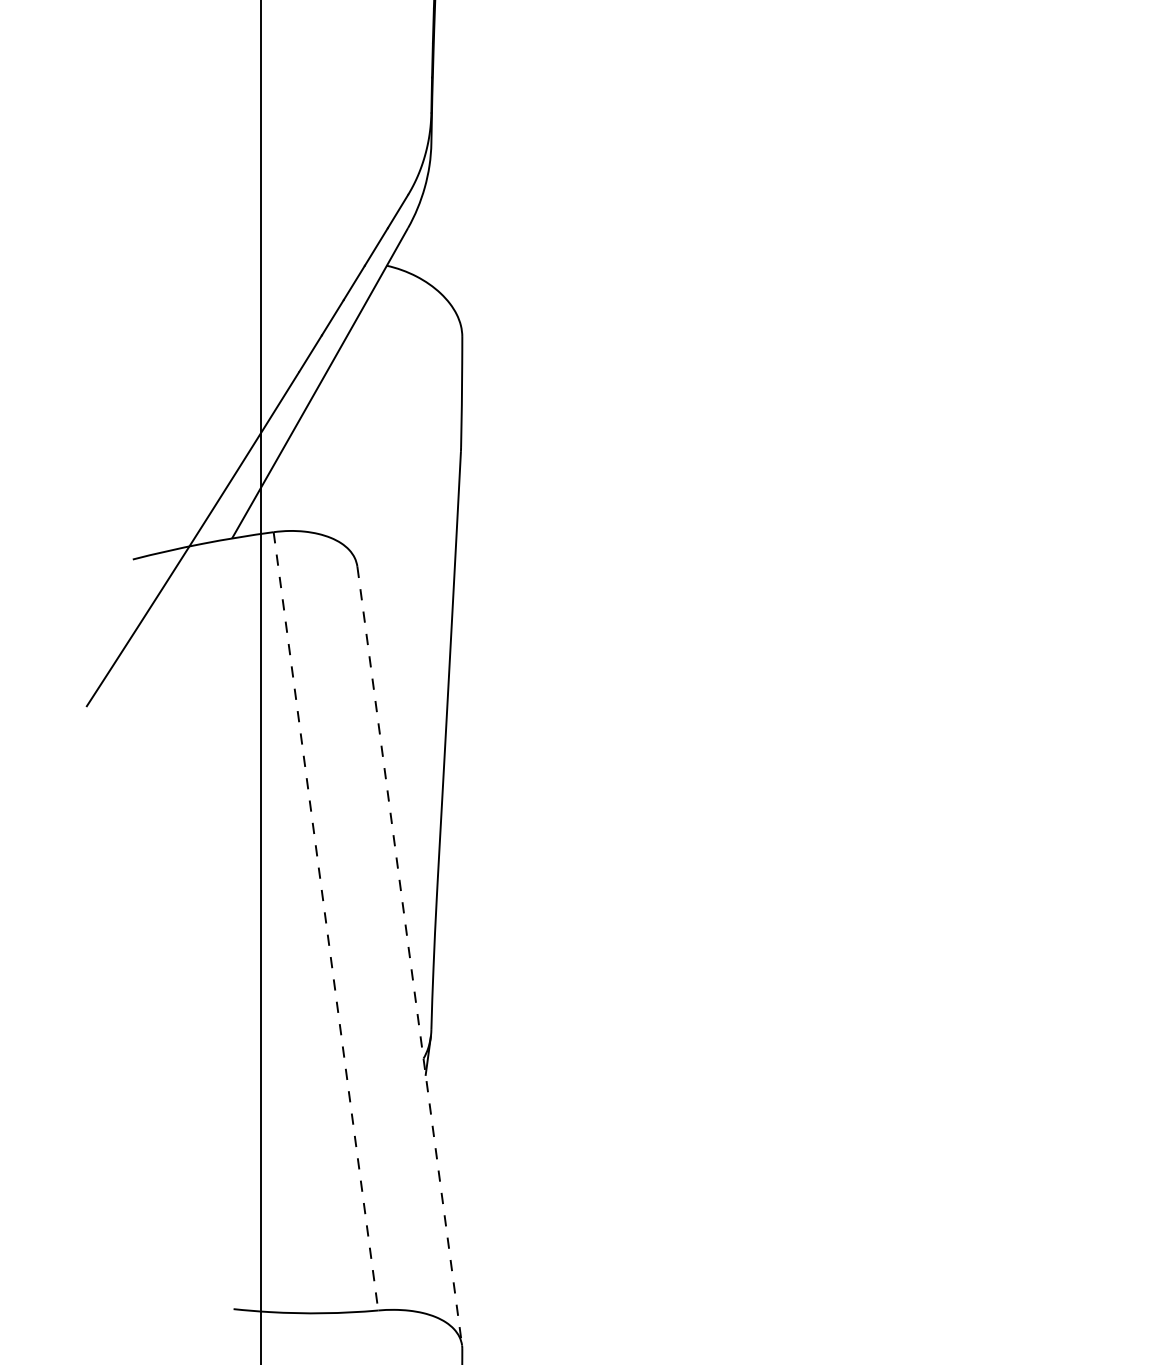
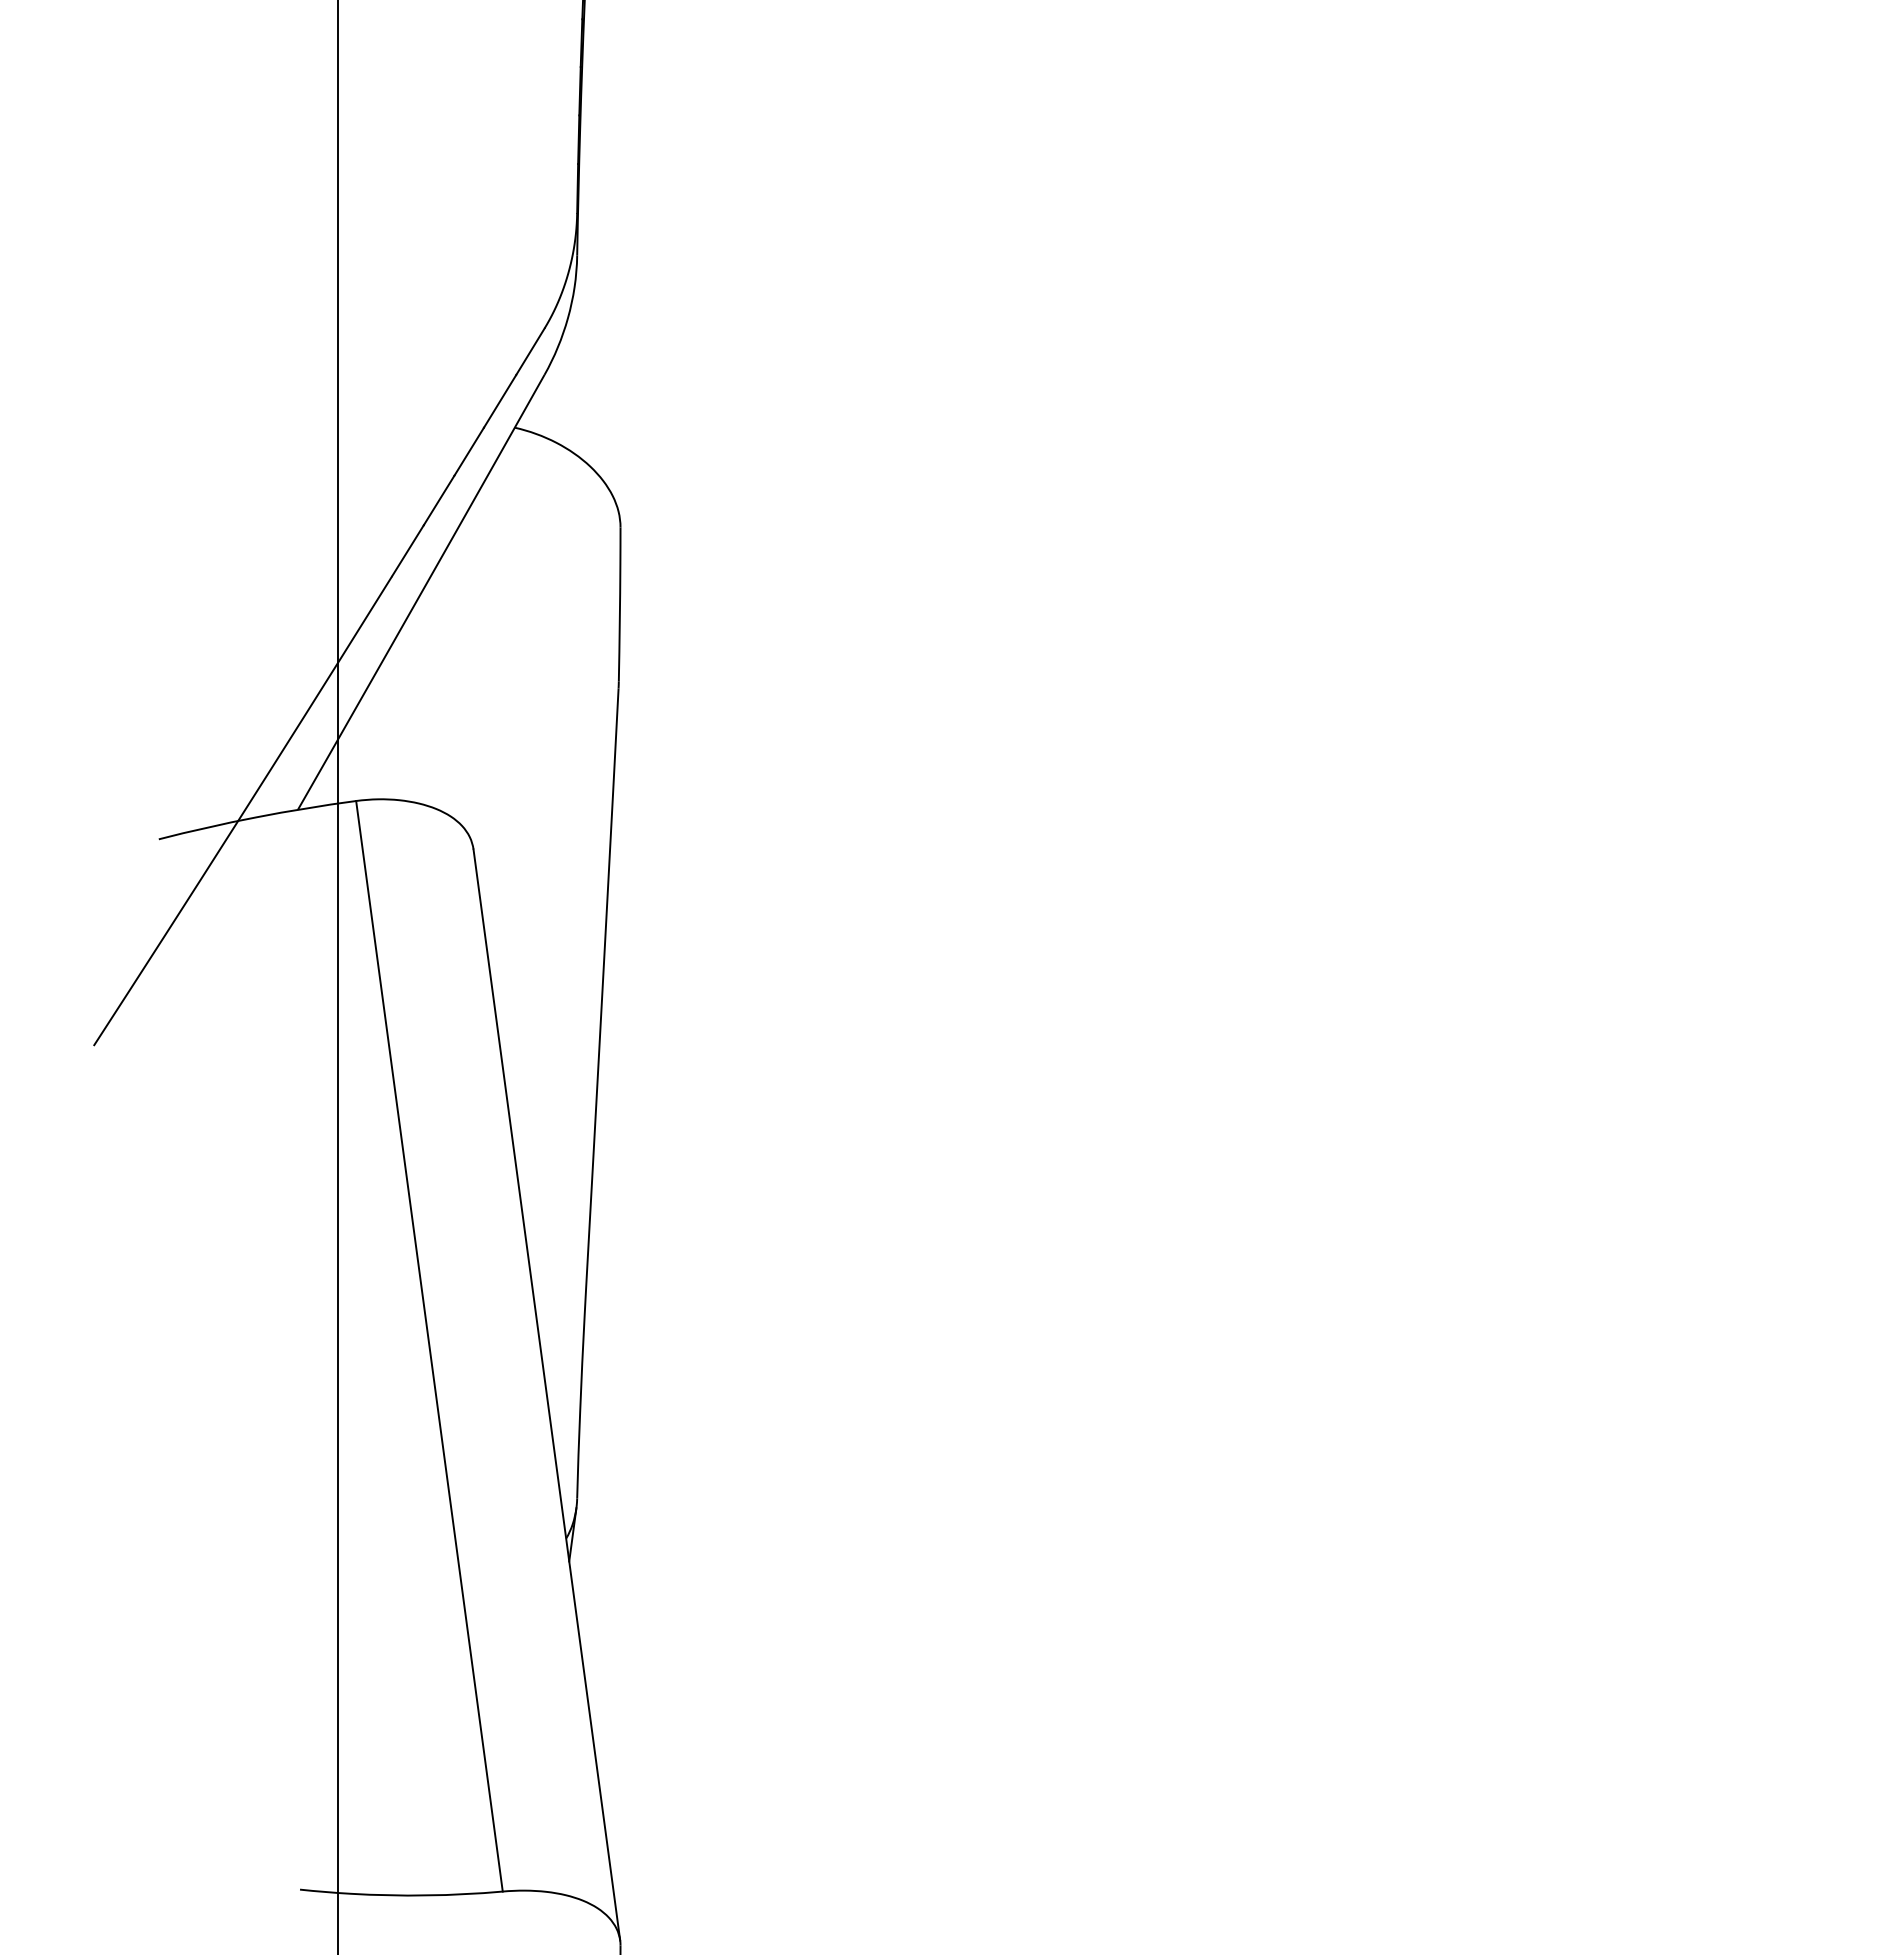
line: (325, 921) -> (429, 1346), dashed -> solid
line: (409, 956) -> (546, 1395), dashed -> solid

